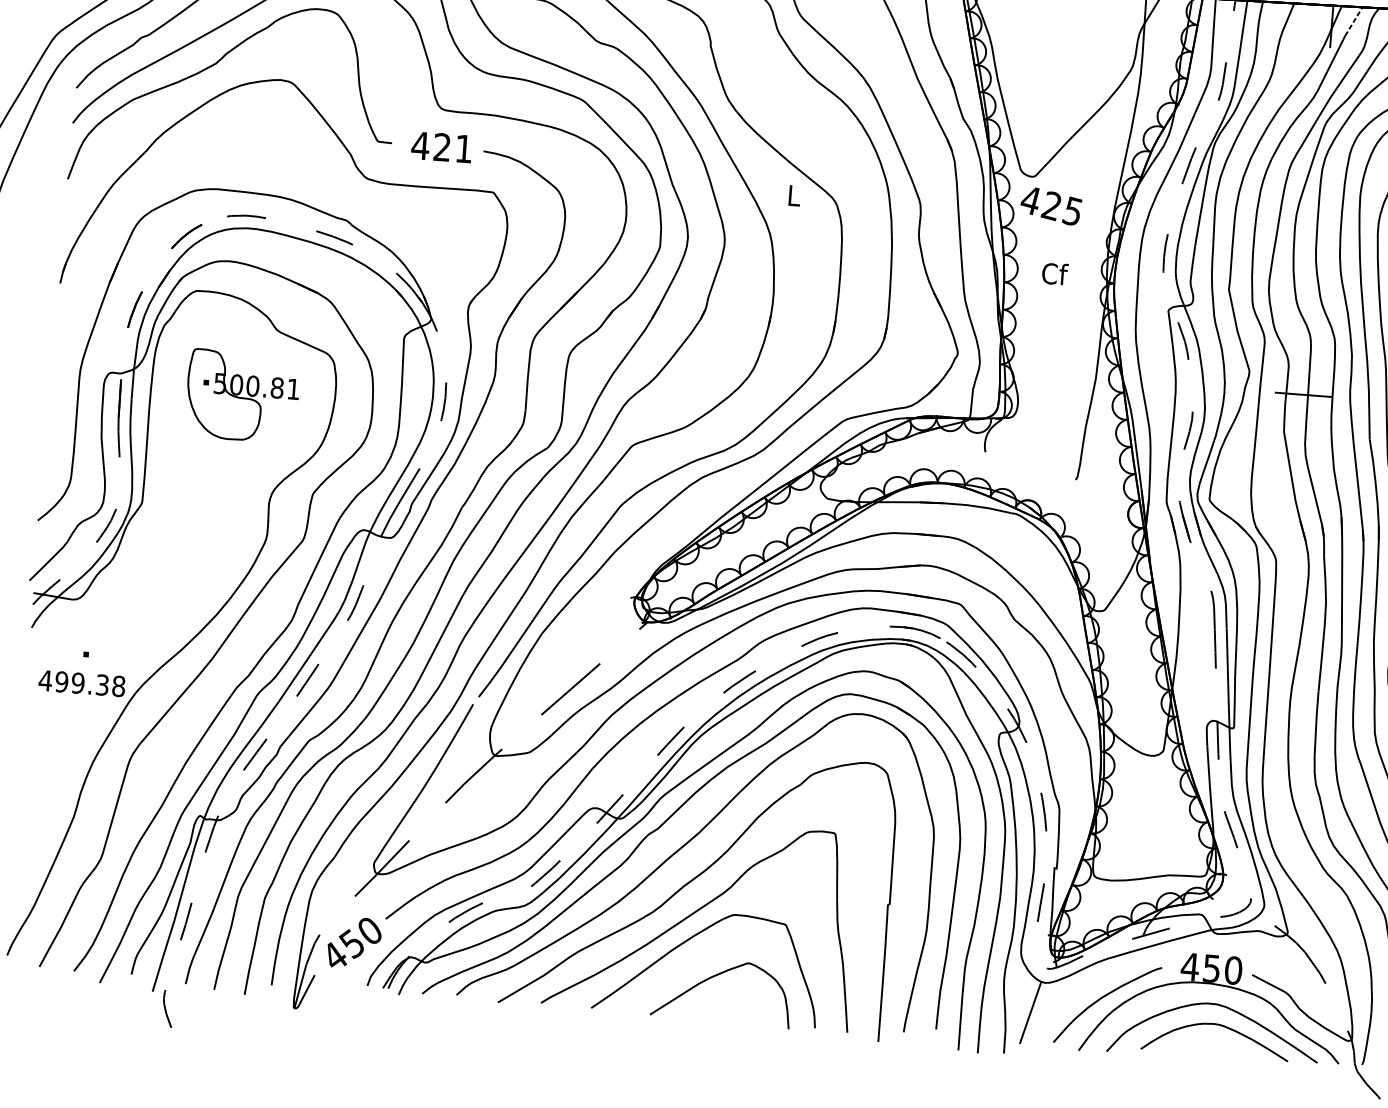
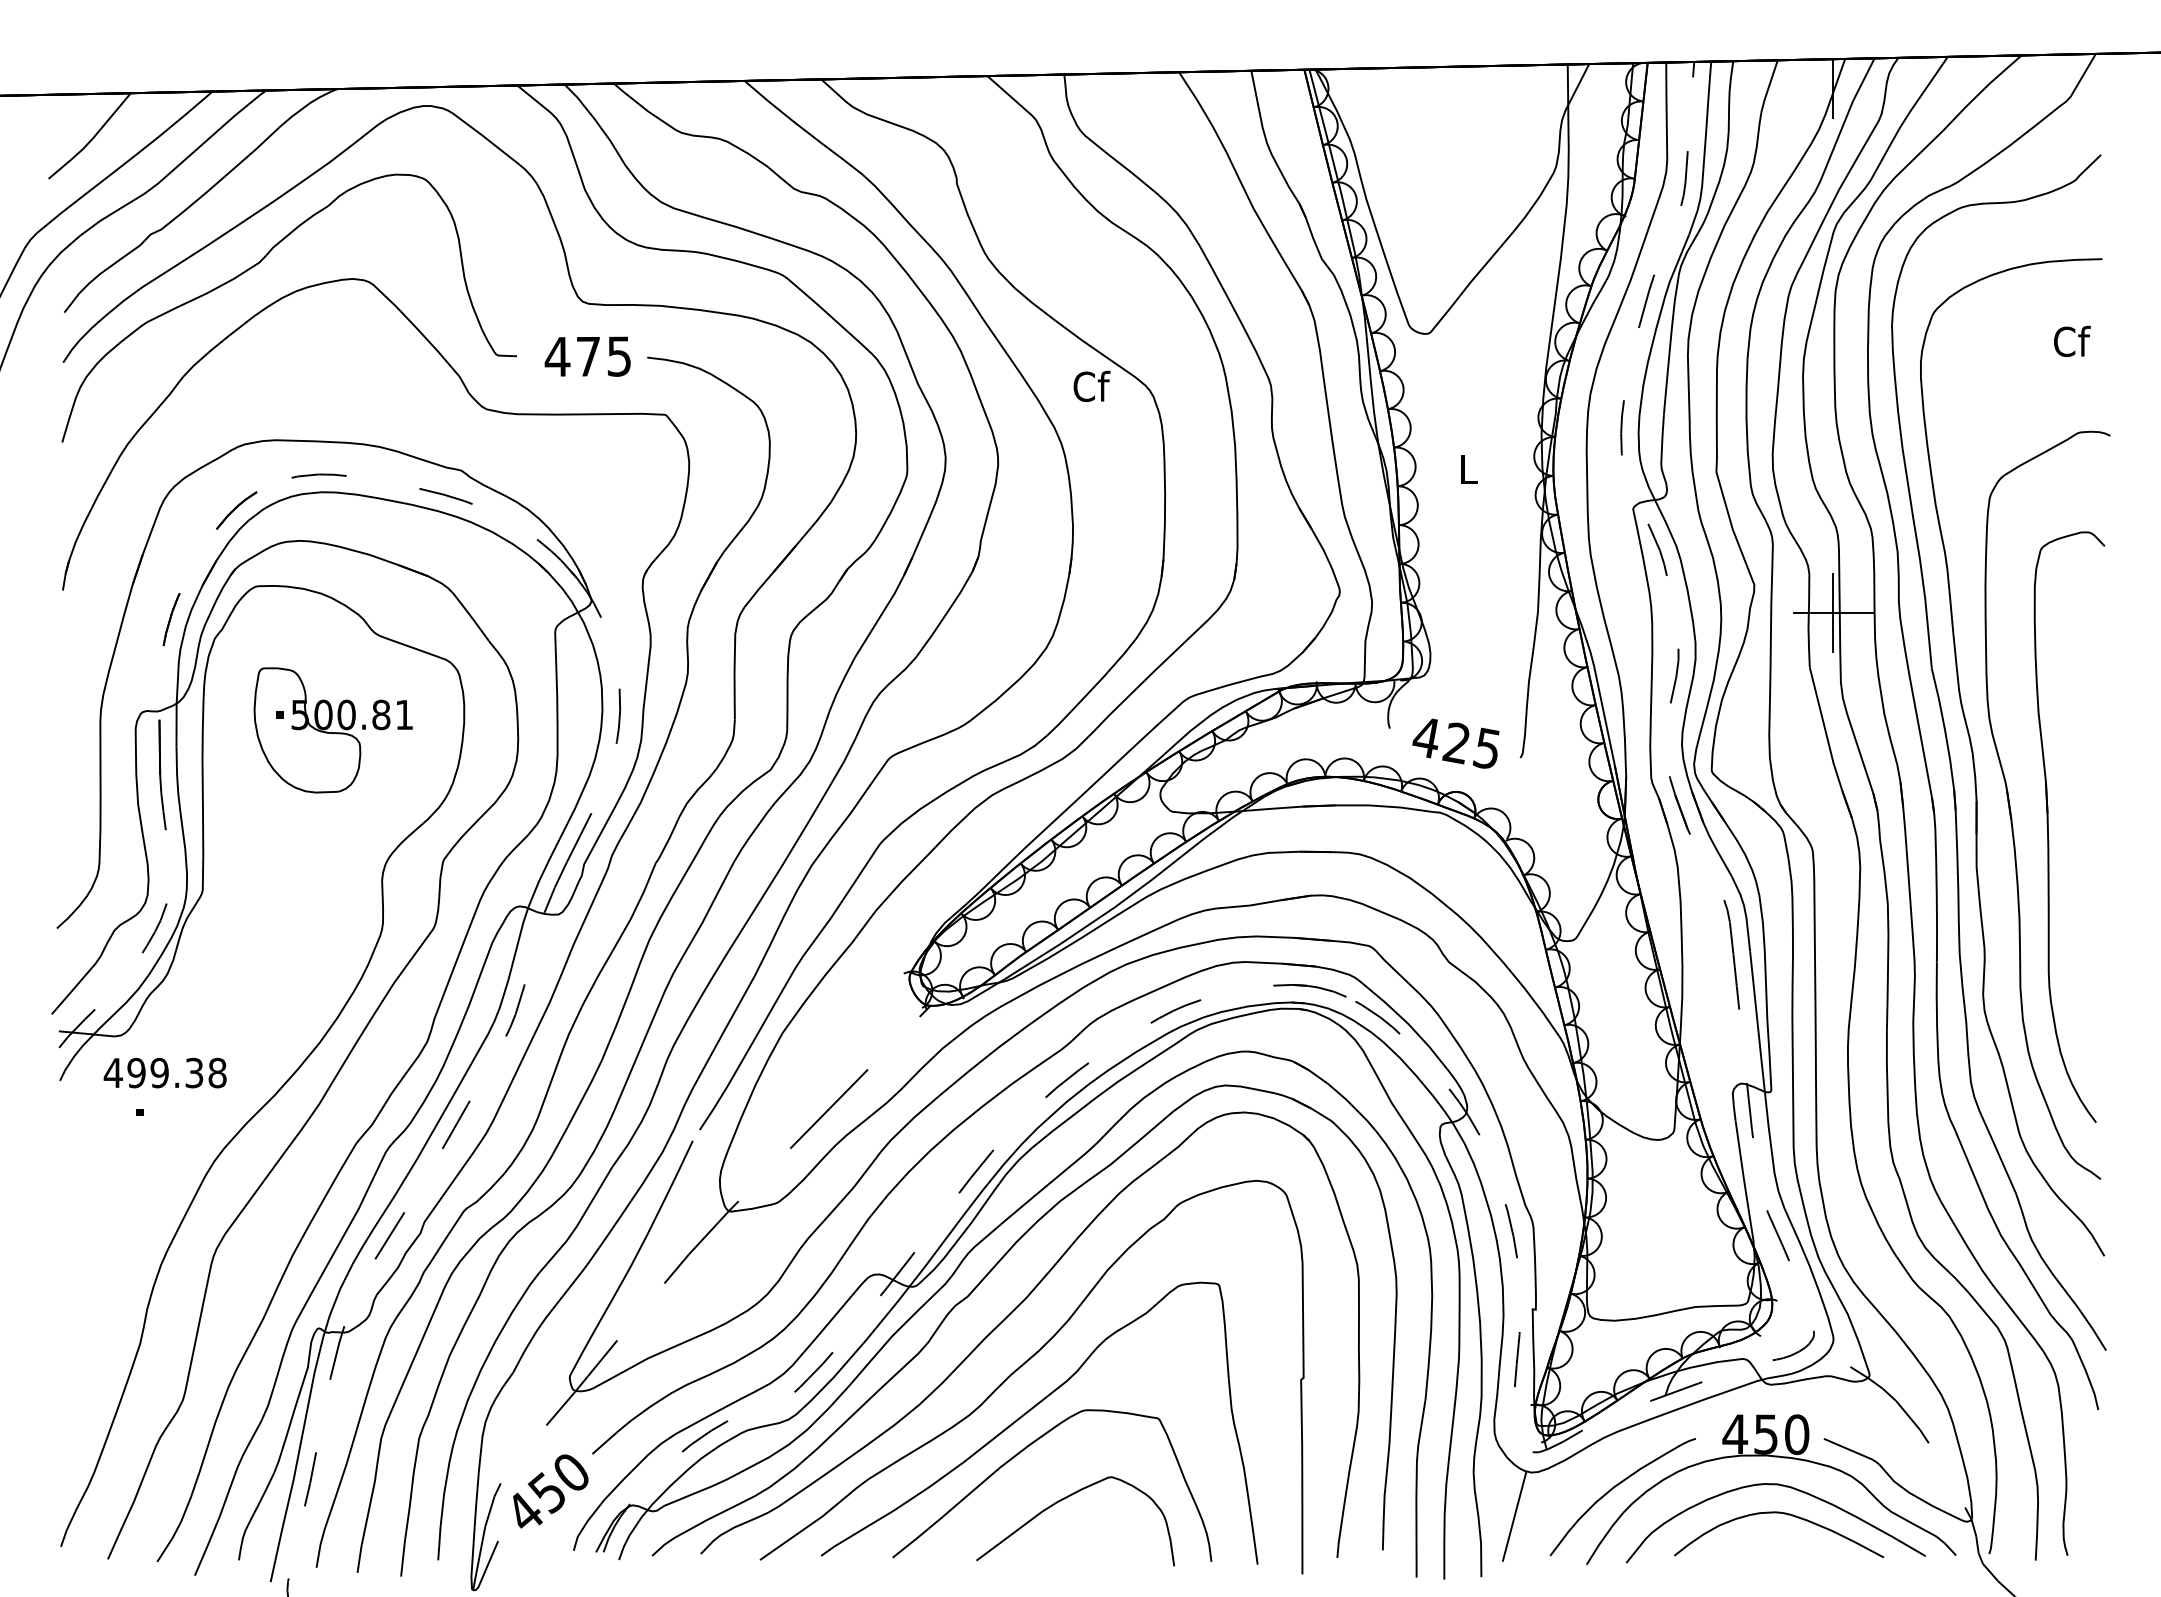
line: (1353, 21) -> (1863, 79), dashed -> solid
text: (452, 148) -> (603, 356), 421 -> 475
text: (794, 195) -> (1091, 386), L -> Cf
text: (1050, 206) -> (1455, 743), moved
text: (1054, 273) -> (1468, 468), Cf -> L
line: (1303, 394) -> (1833, 612), added
text: (81, 683) -> (164, 1072), moved

